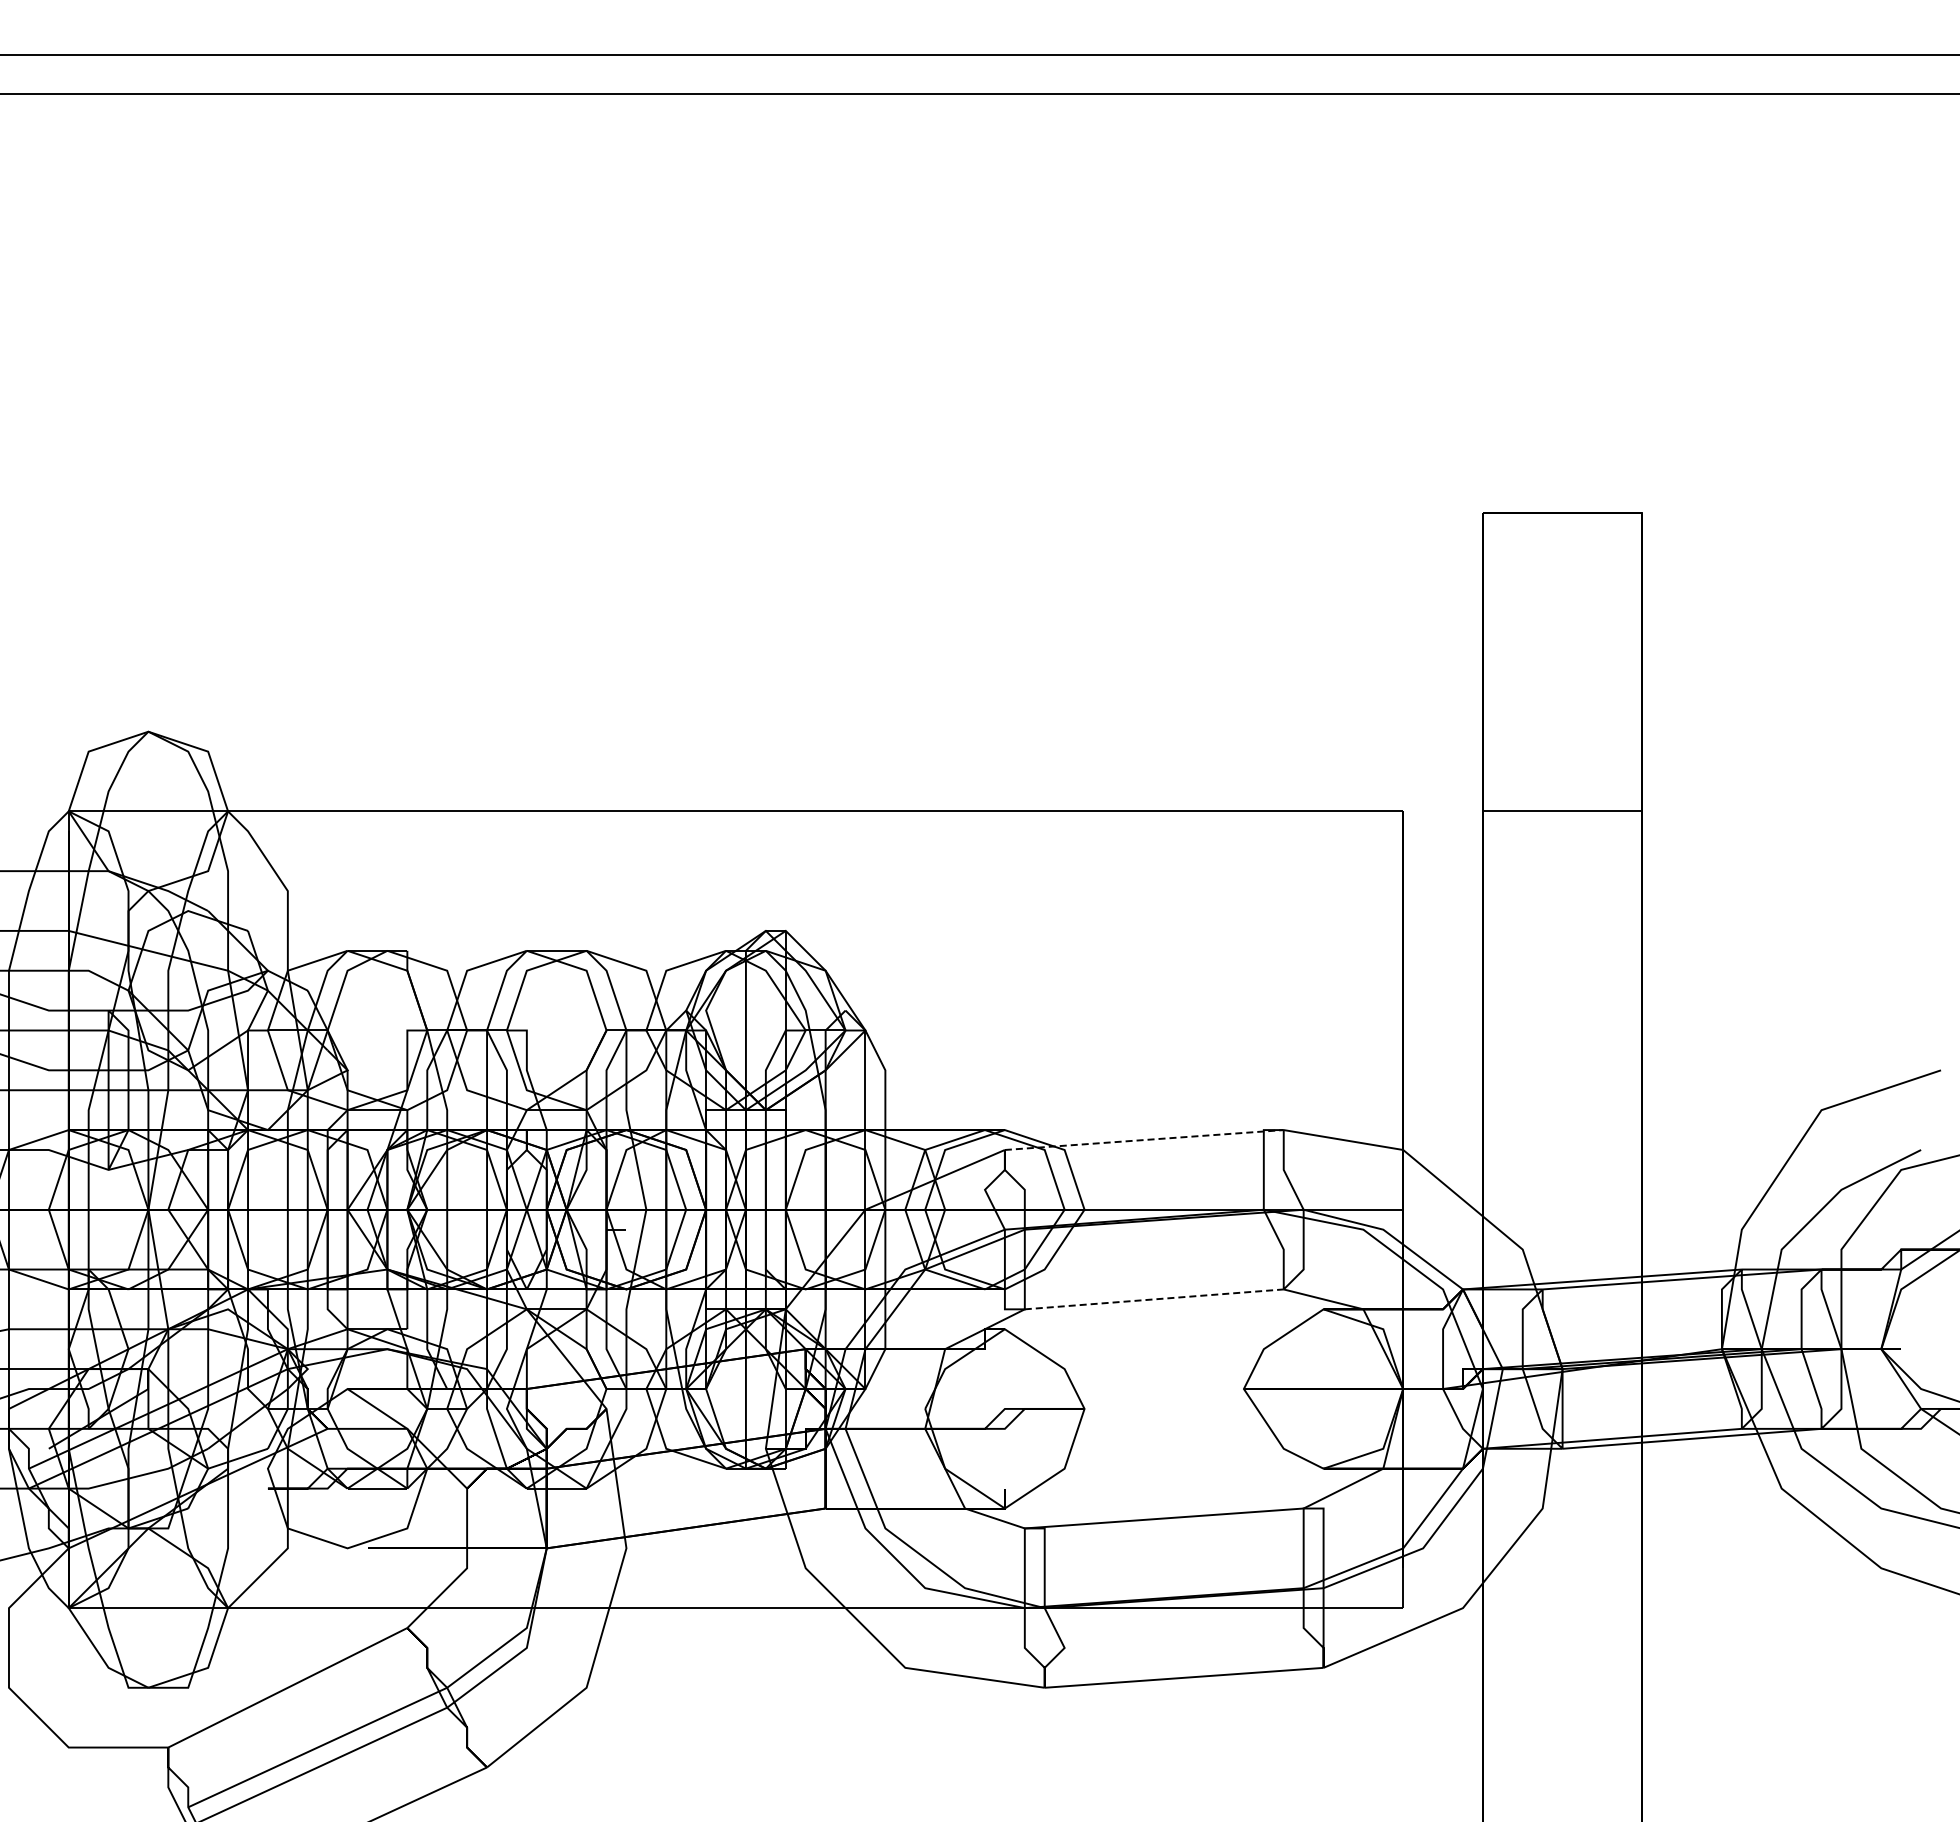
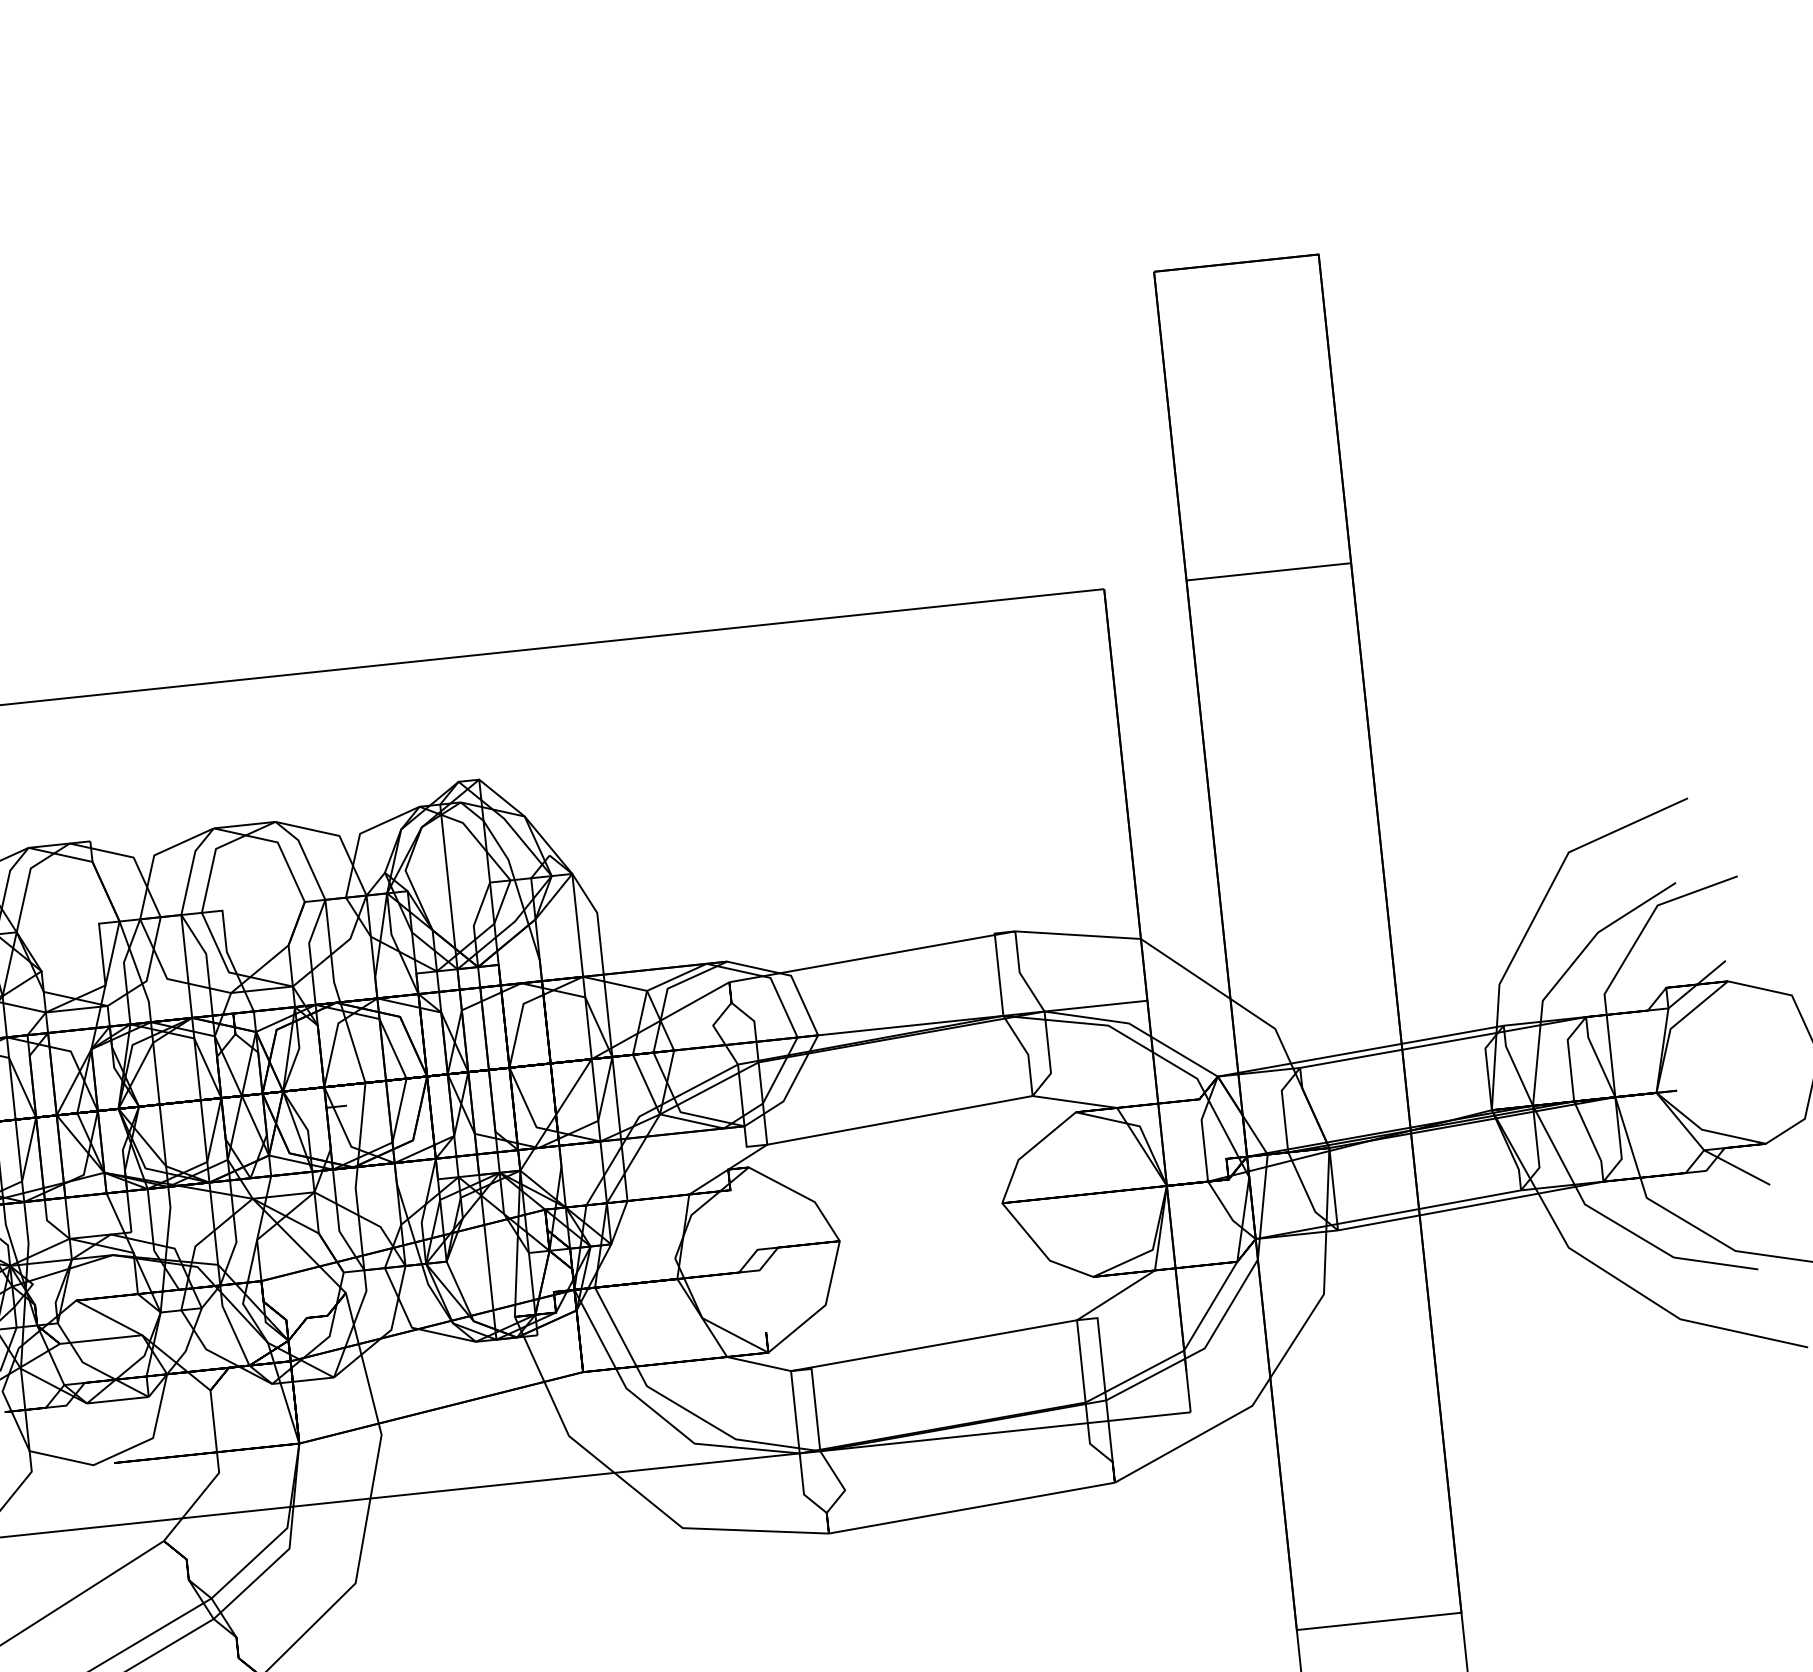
line: (1144, 1140) -> (872, 957), dashed -> solid
line: (1154, 1299) -> (900, 1120), dashed -> solid

